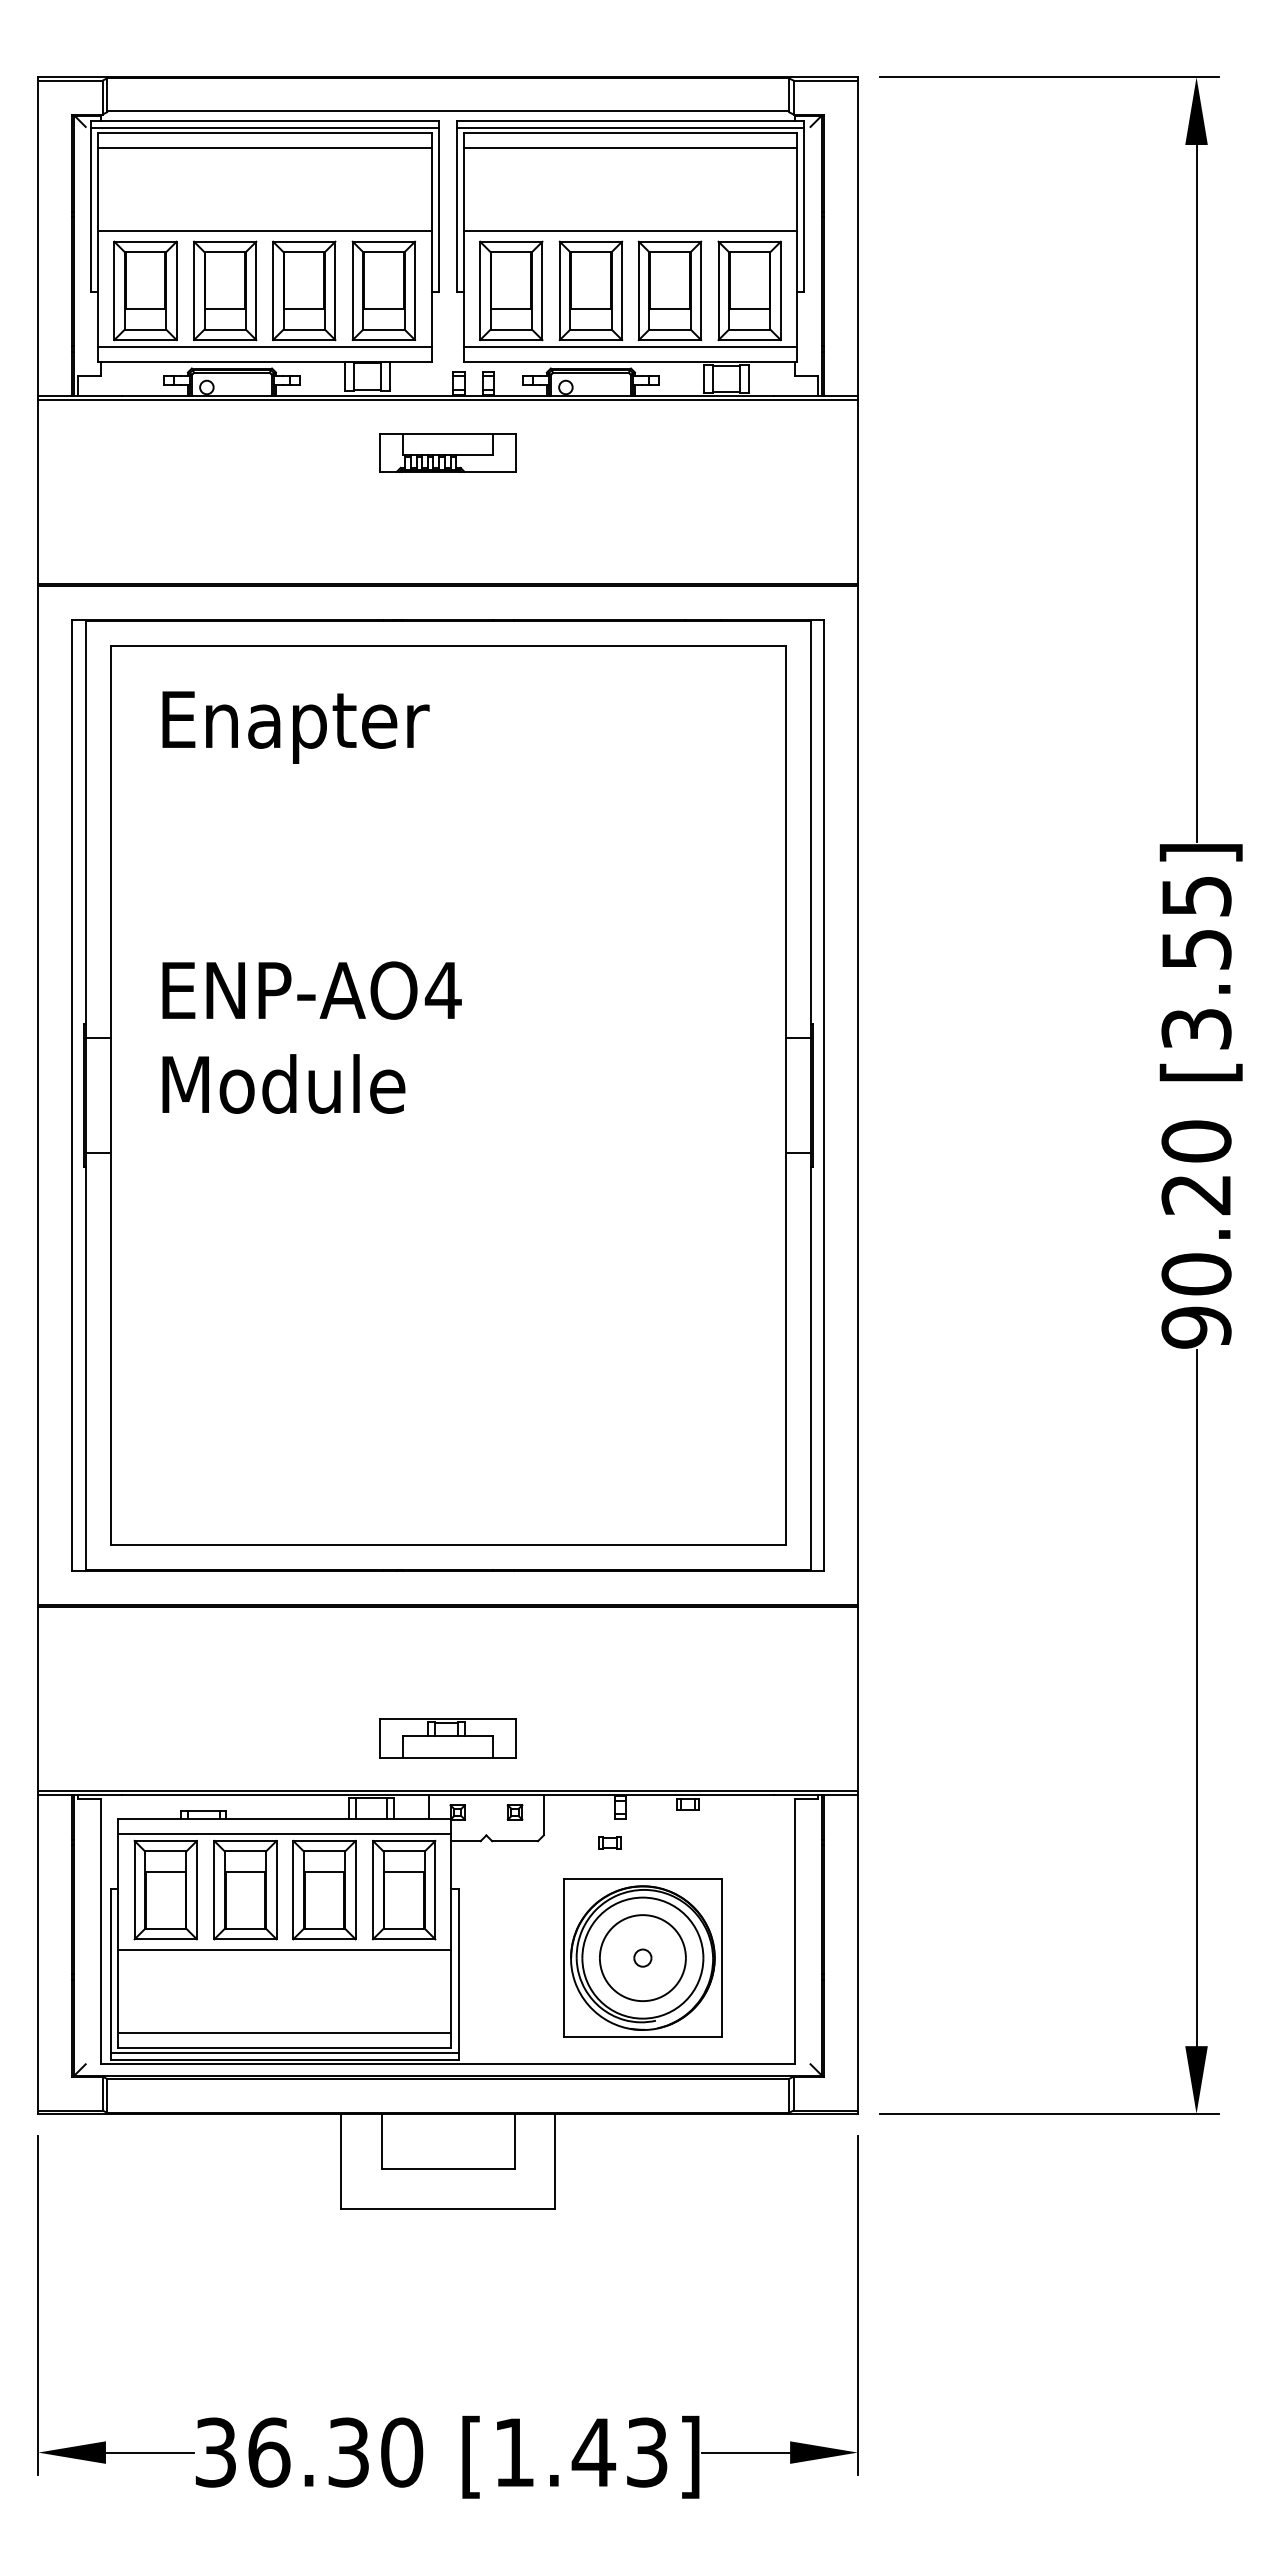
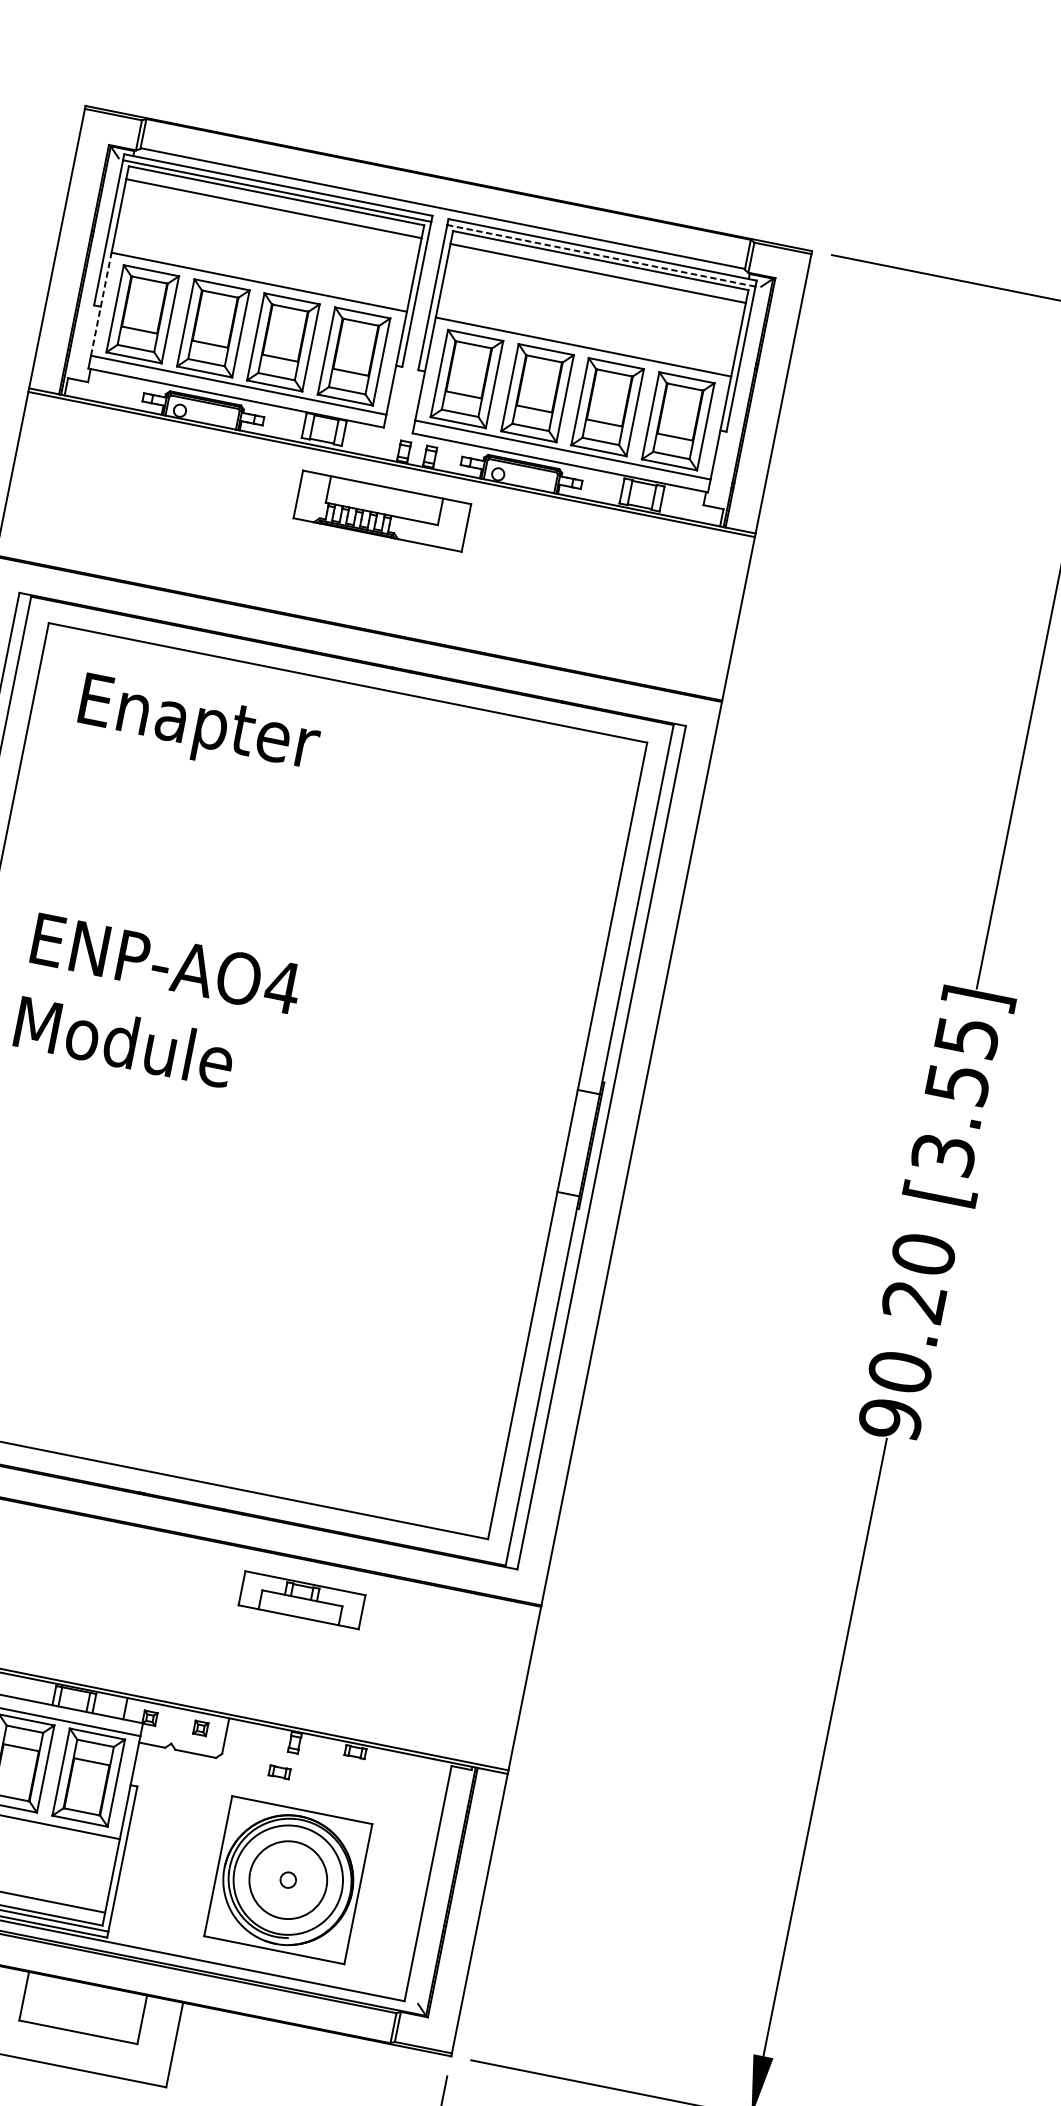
line: (630, 128) -> (601, 256), solid -> dashed
line: (98, 288) -> (101, 303), solid -> dashed
part: (447, 452) -> (381, 510), size x1.4
part: (447, 1738) -> (301, 1600), moved

